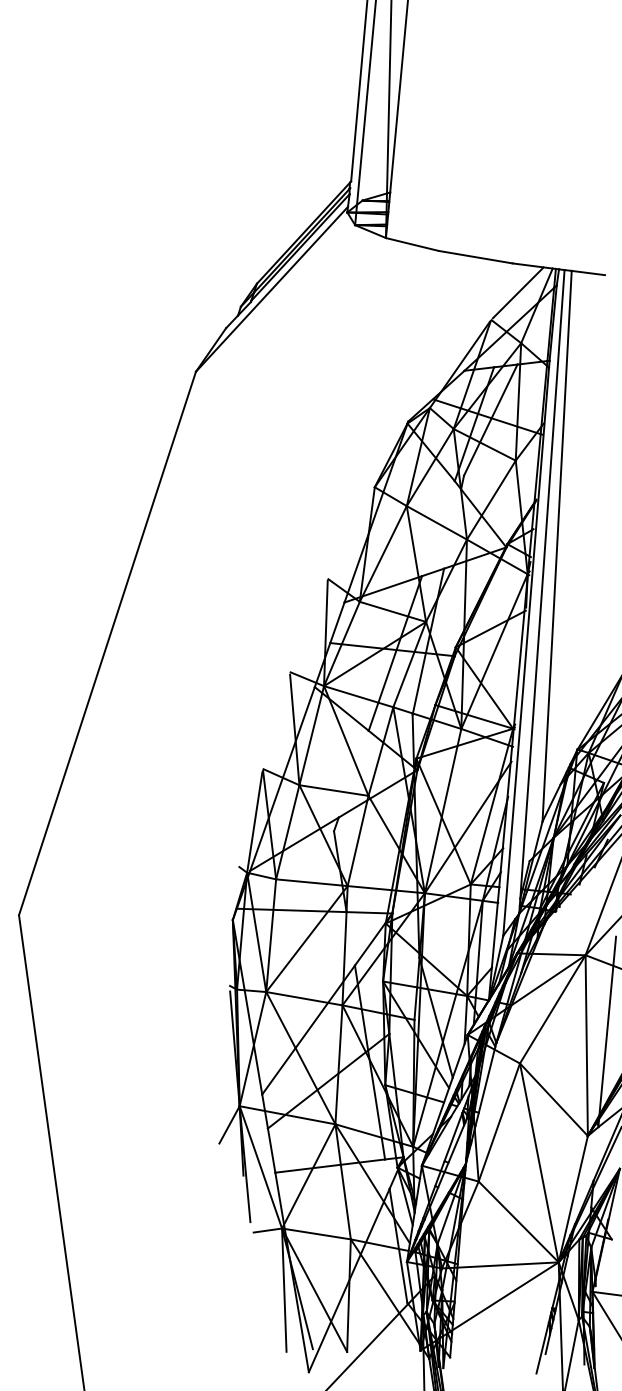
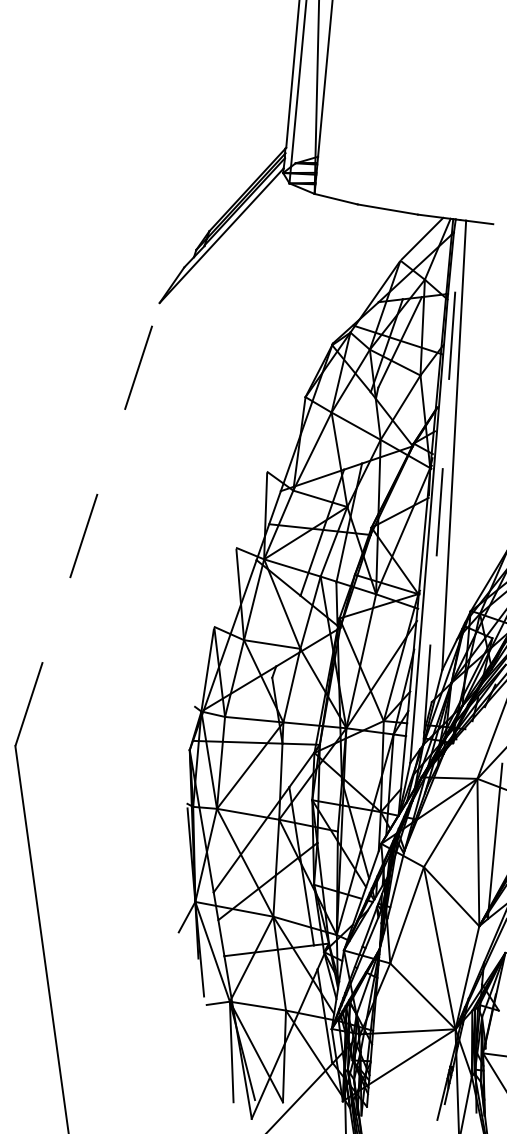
line: (542, 583) -> (442, 475), solid -> dashed
line: (107, 643) -> (87, 524), solid -> dashed

